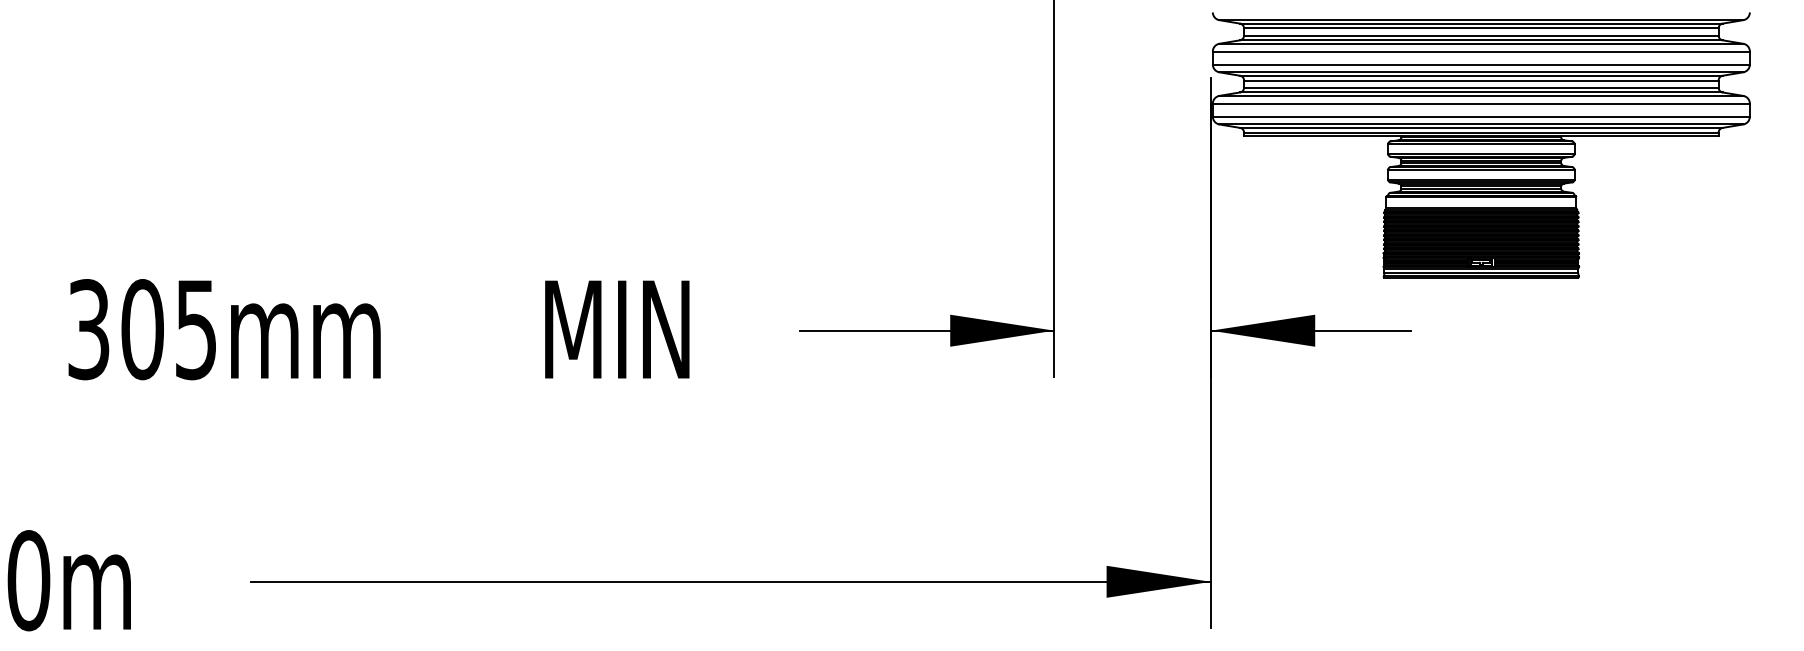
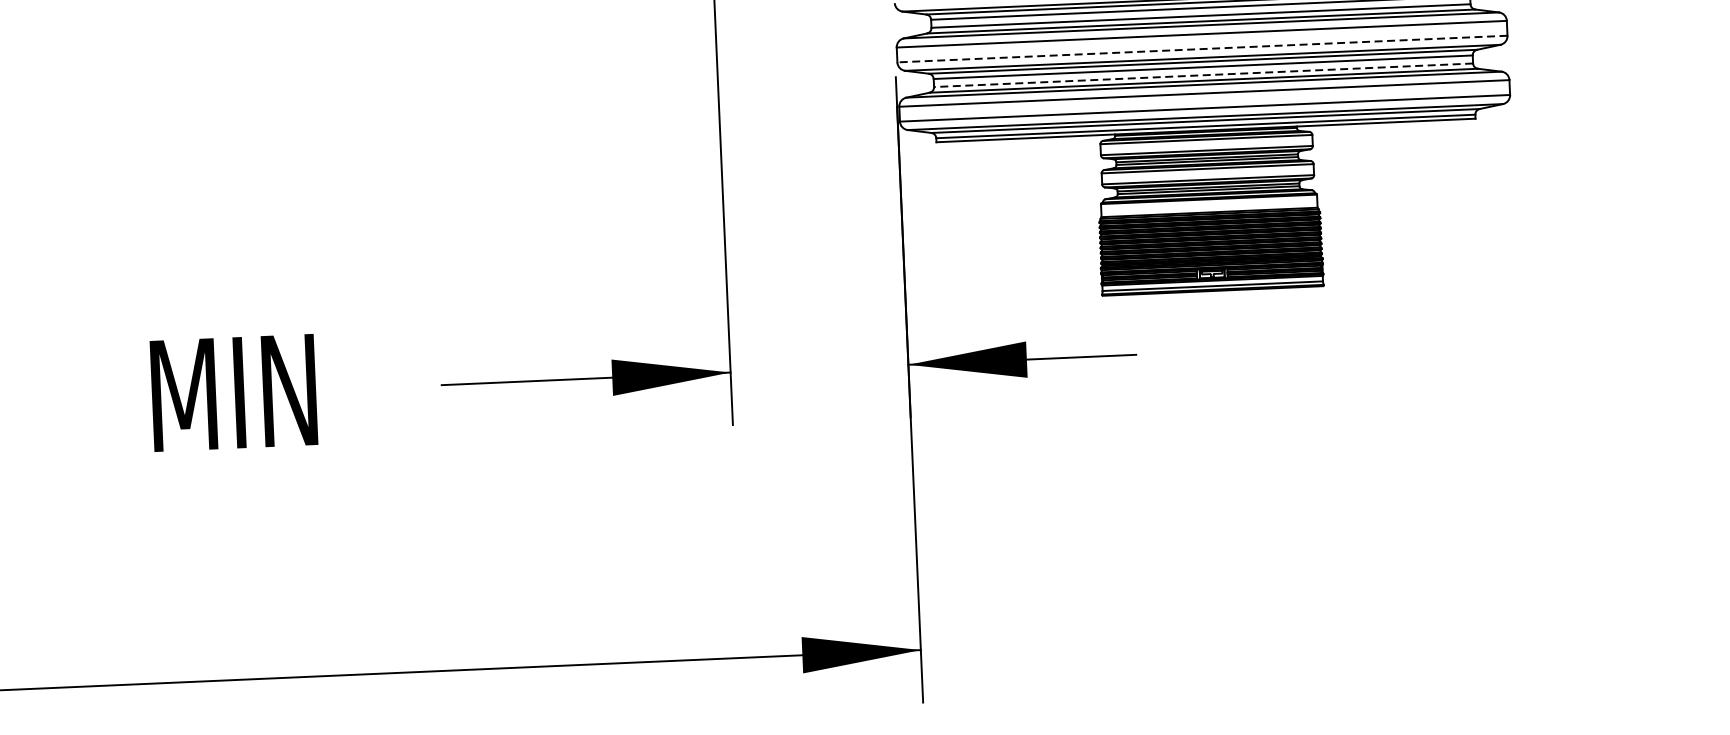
line: (1481, 64) -> (1202, 48), solid -> dashed
line: (1480, 87) -> (1202, 75), solid -> dashed

